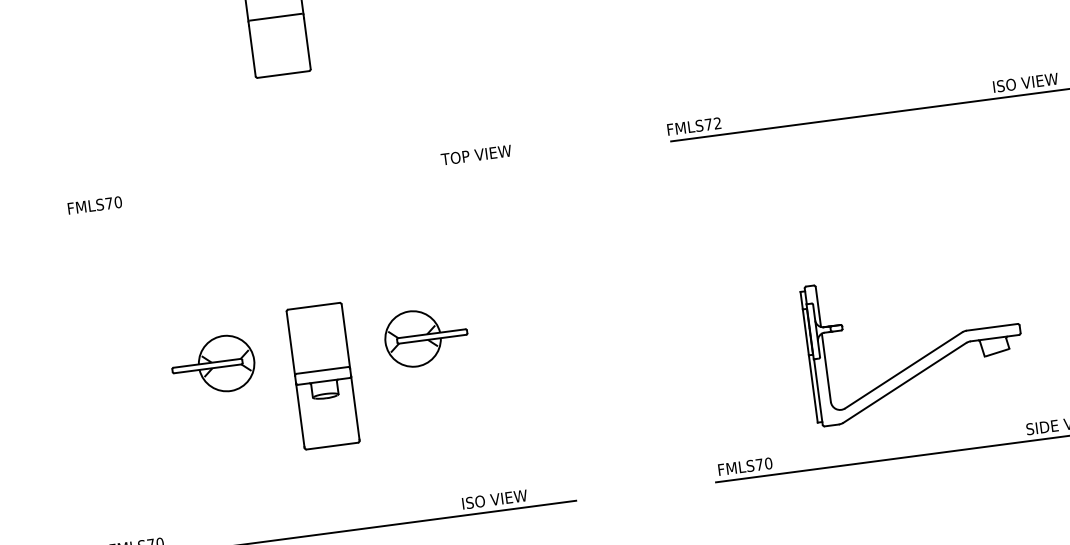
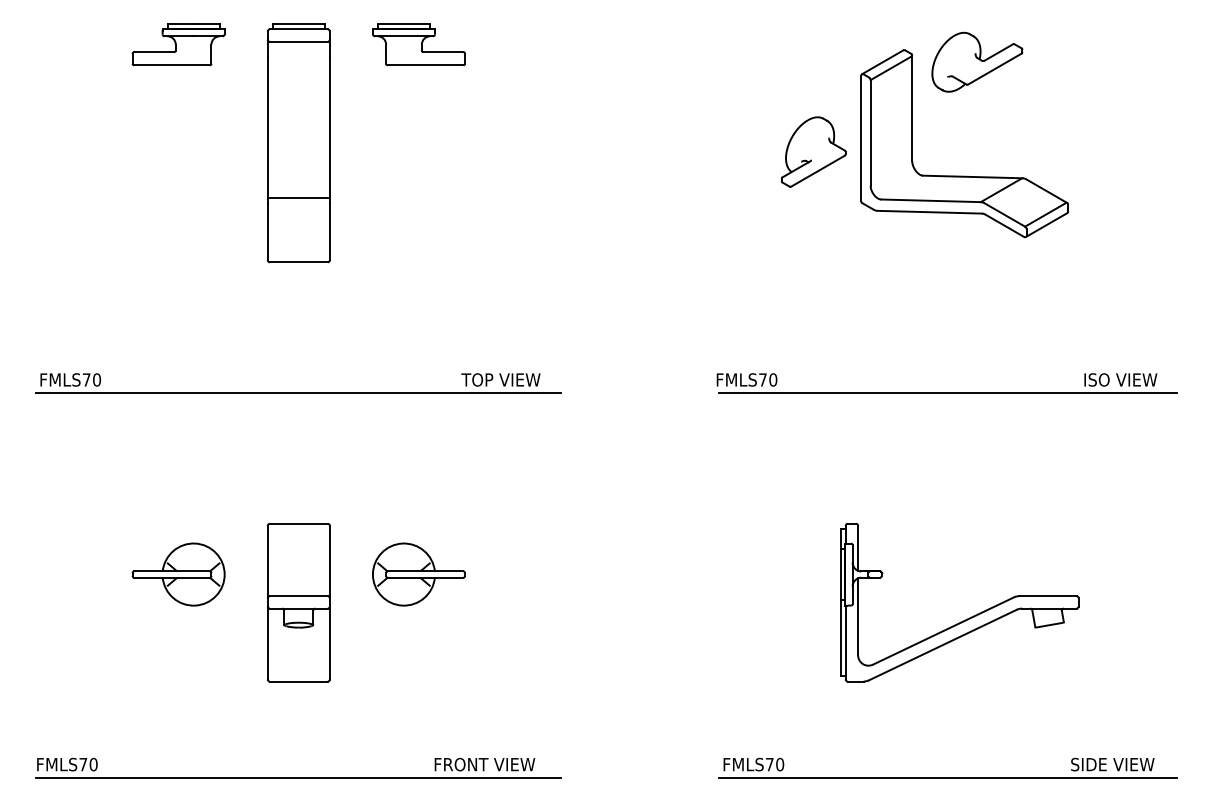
text: (717, 122) -> (773, 379), FMLS72 -> FMLS70
line: (298, 190) -> (298, 393), added
part: (923, 356) -> (967, 618), moved
text: (507, 497) -> (485, 764), ISO VIEW -> FRONT VIEW

